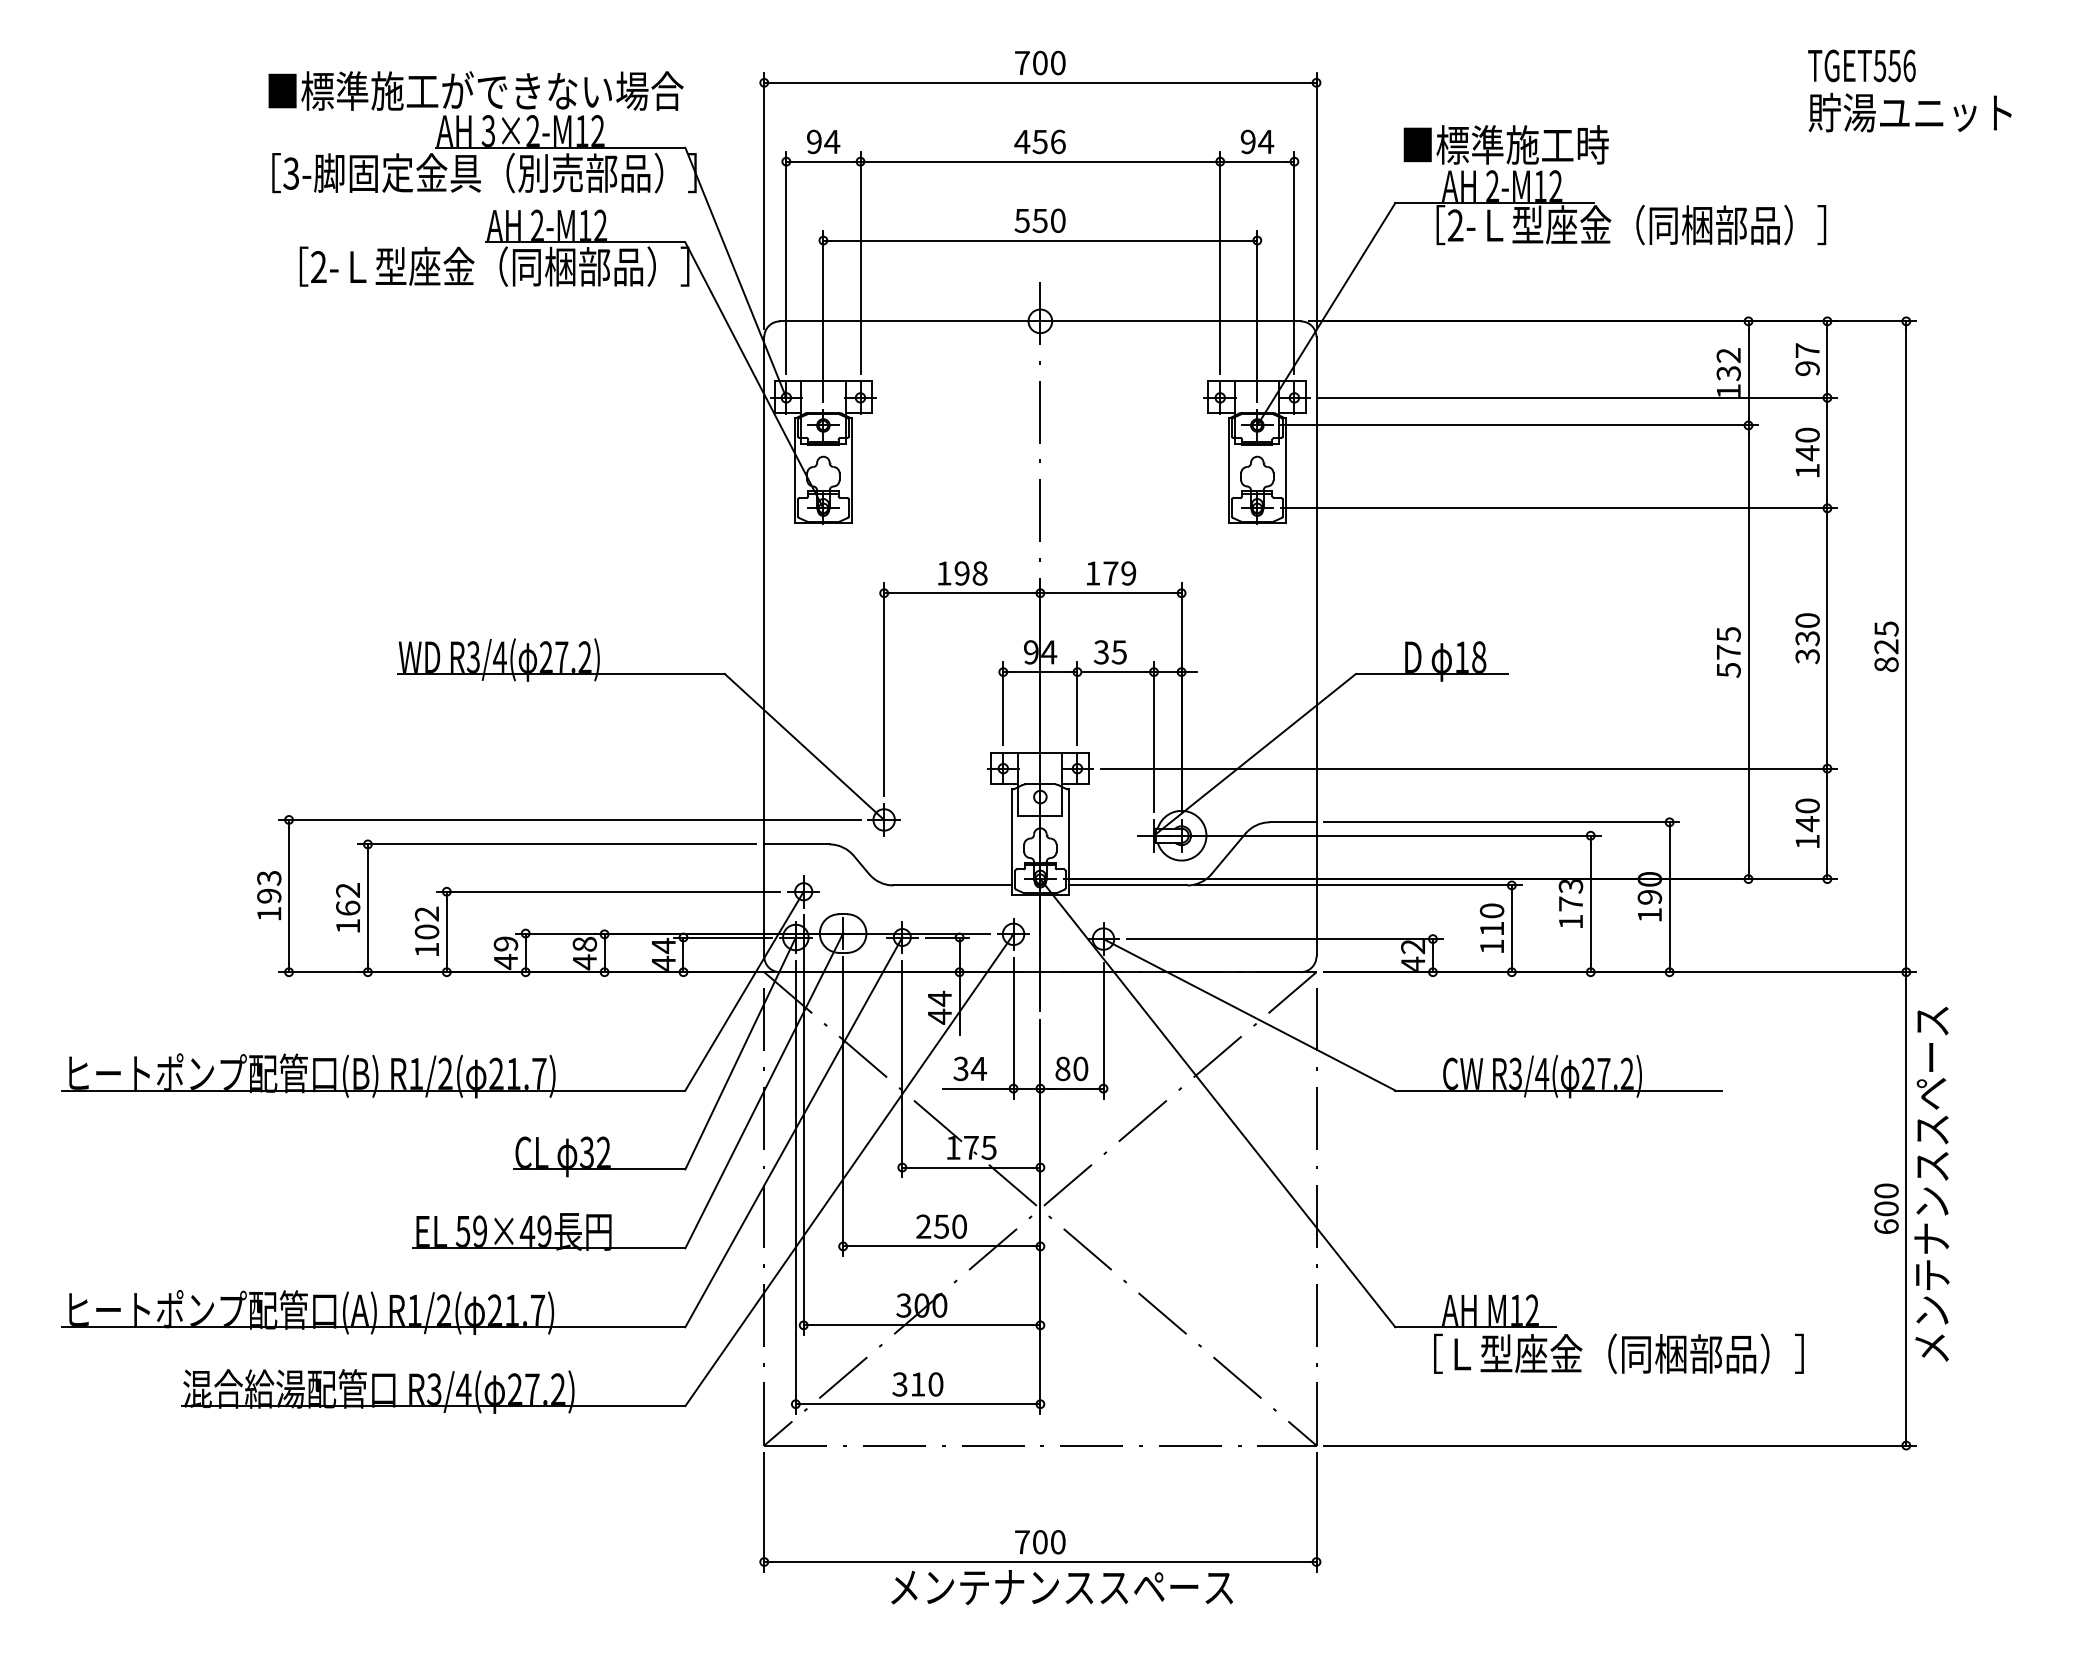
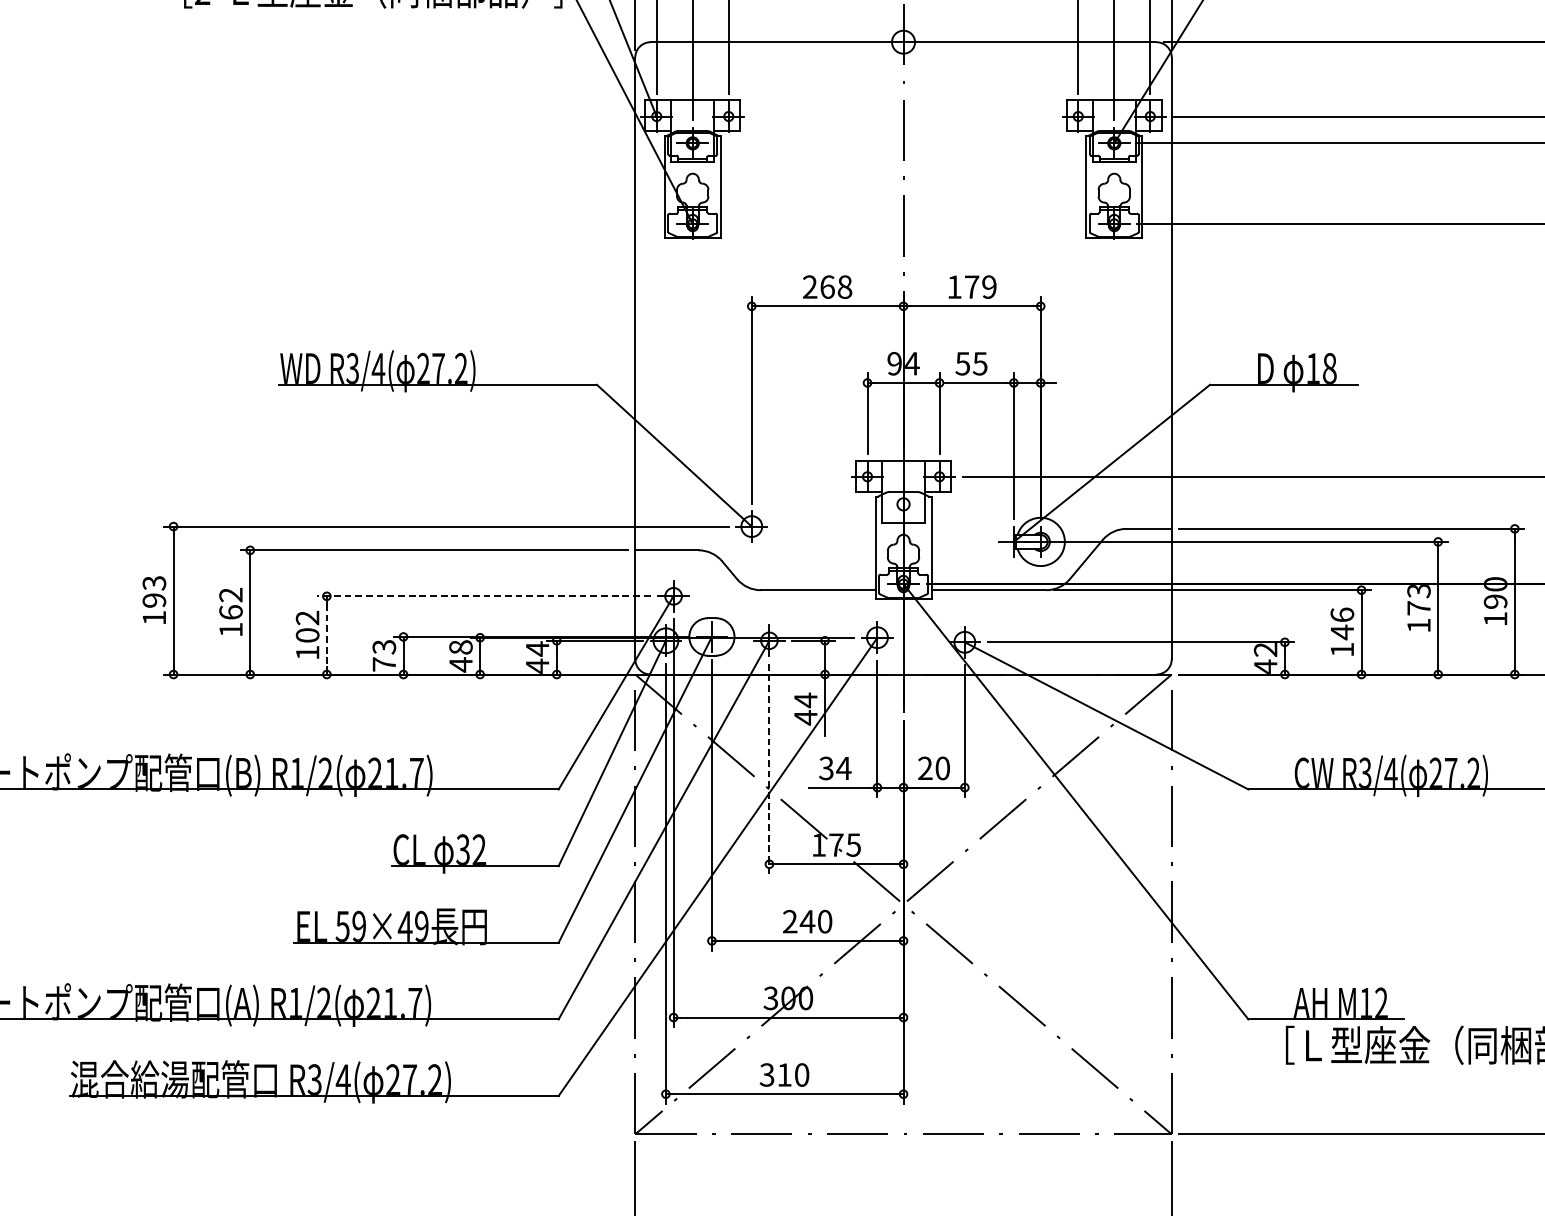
text: (952, 573) -> (818, 287), 198 -> 268
text: (1101, 652) -> (962, 363), 35 -> 55
line: (608, 891) -> (483, 596), solid -> dashed
text: (1491, 920) -> (1341, 624), 110 -> 146
line: (446, 932) -> (326, 635), solid -> dashed
text: (506, 953) -> (384, 656), 49 -> 73
text: (1062, 1068) -> (925, 768), 80 -> 20
line: (902, 1069) -> (769, 769), solid -> dashed
text: (941, 1226) -> (807, 921), 250 -> 240

